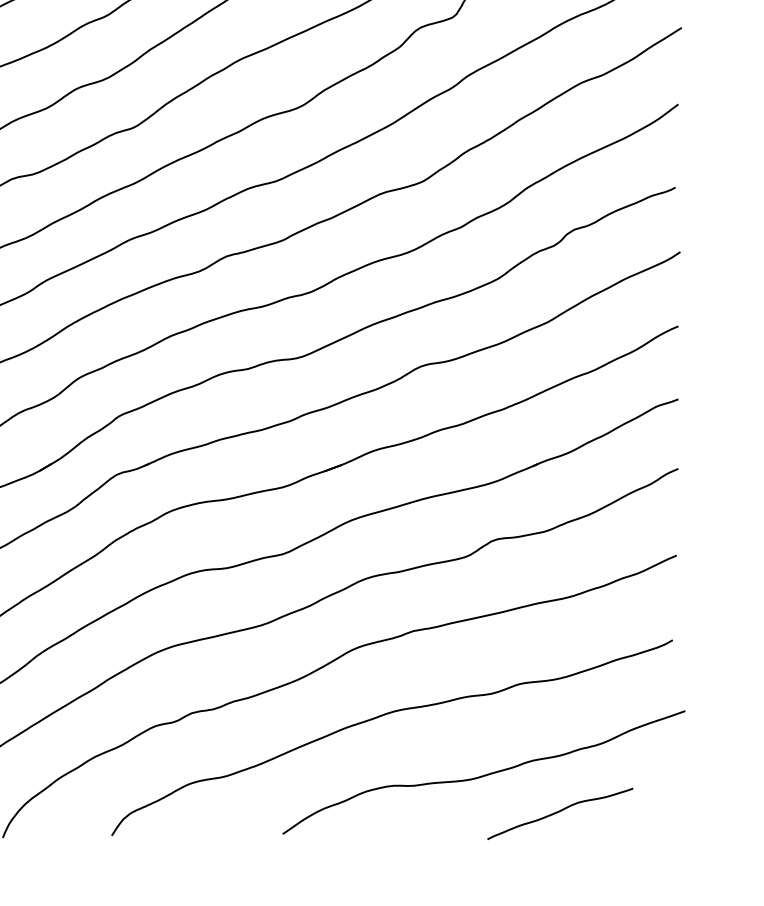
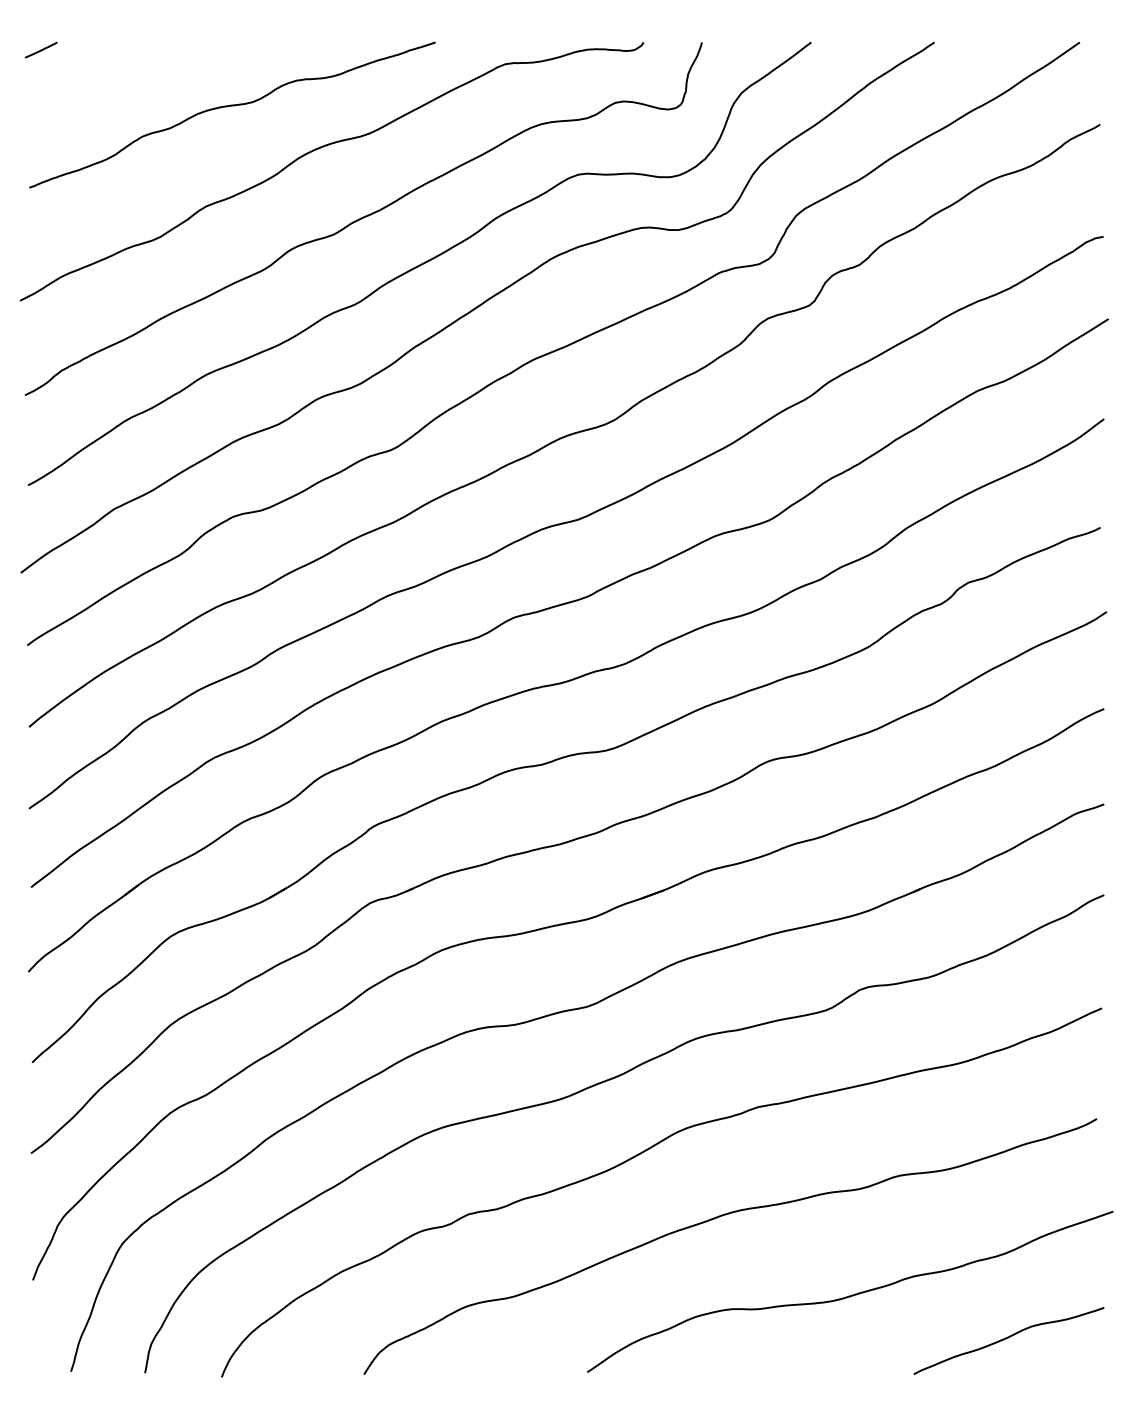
curve: (559, 812) -> (1008, 1338), moved

